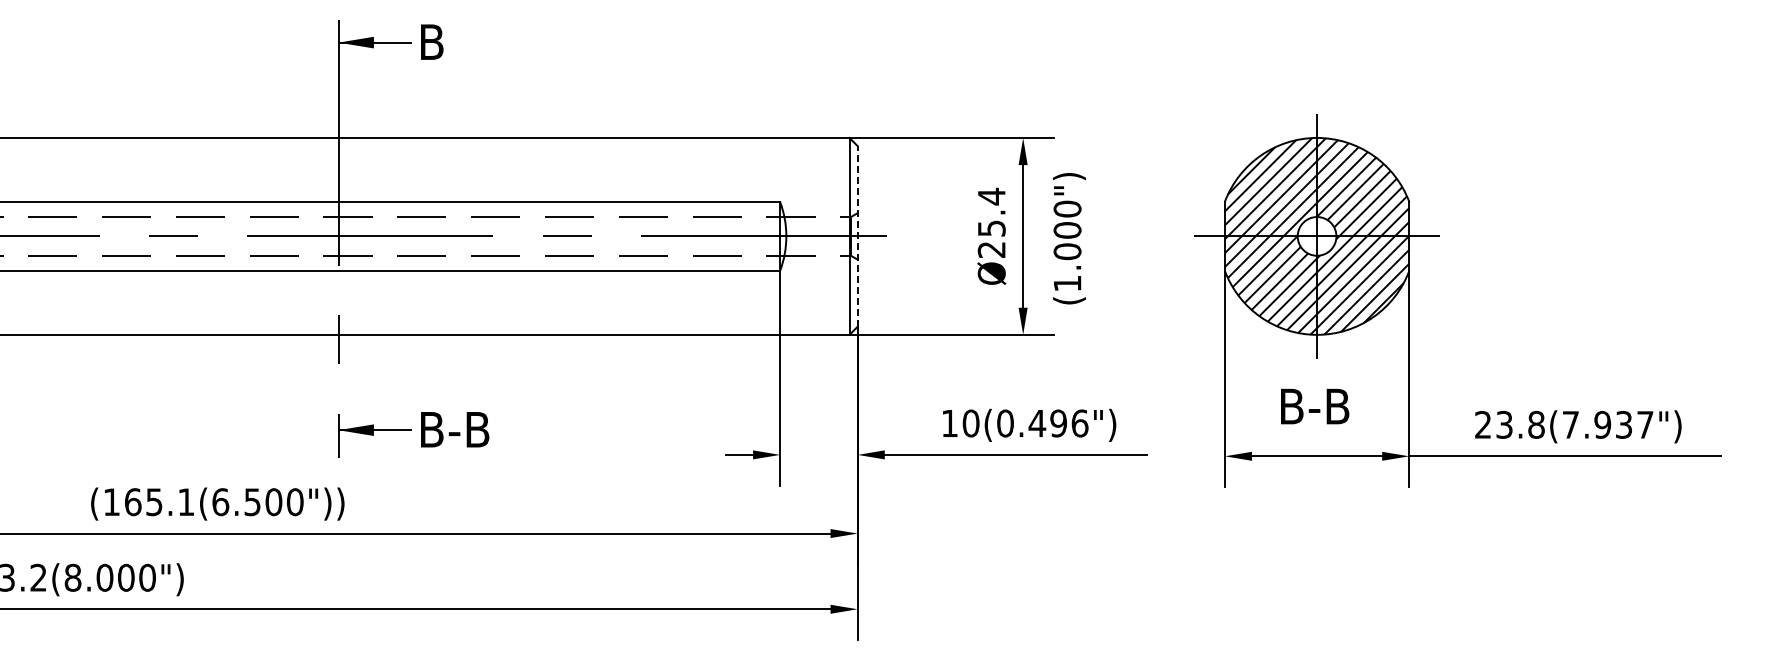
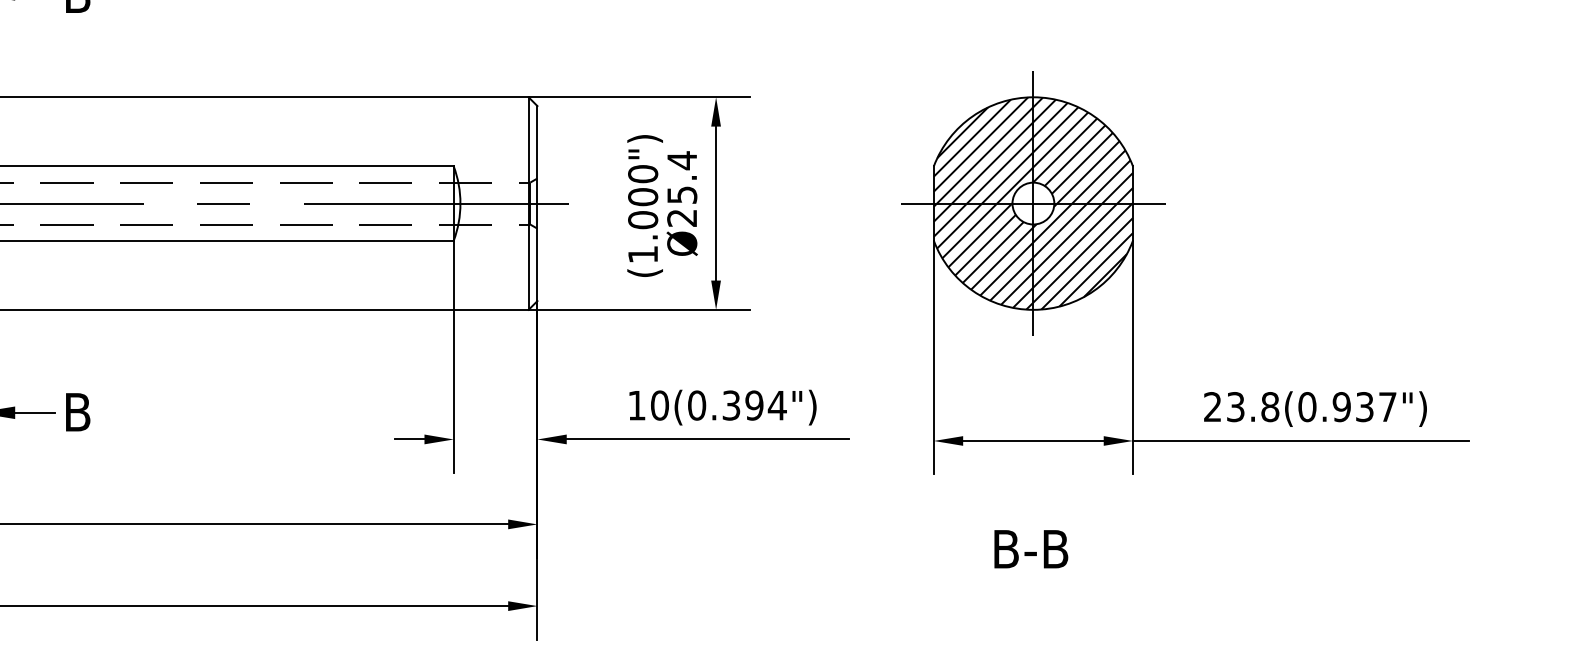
line: (857, 235) -> (537, 202), dashed -> solid
text: (1069, 238) -> (645, 205), moved
text: (1315, 406) -> (1031, 549), moved
text: (1058, 423) -> (754, 405), 10(0.496") -> 10(0.394")
text: (1570, 424) -> (1307, 406), 23.8(7.937") -> 23.8(0.937")
text: (468, 429) -> (117, 412), B-B -> B

